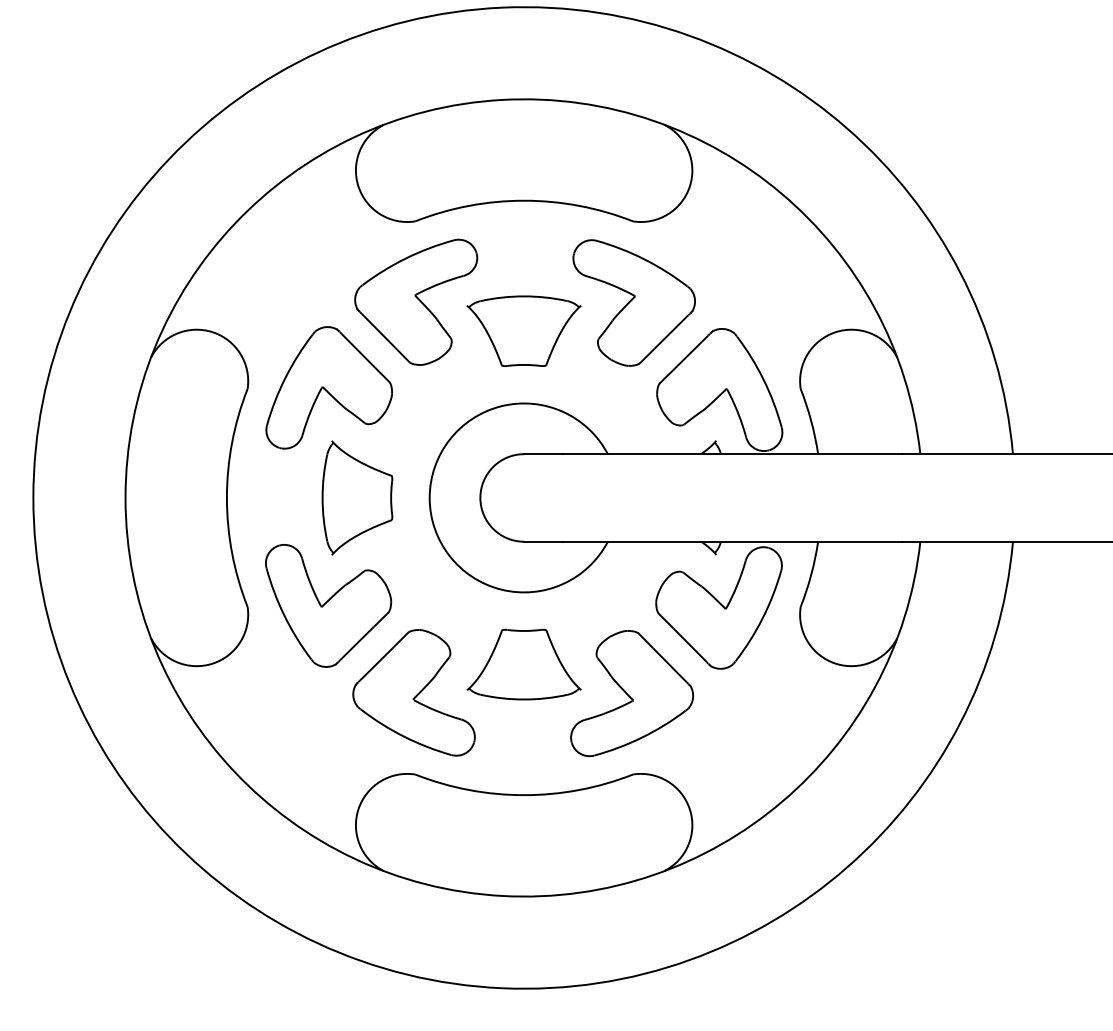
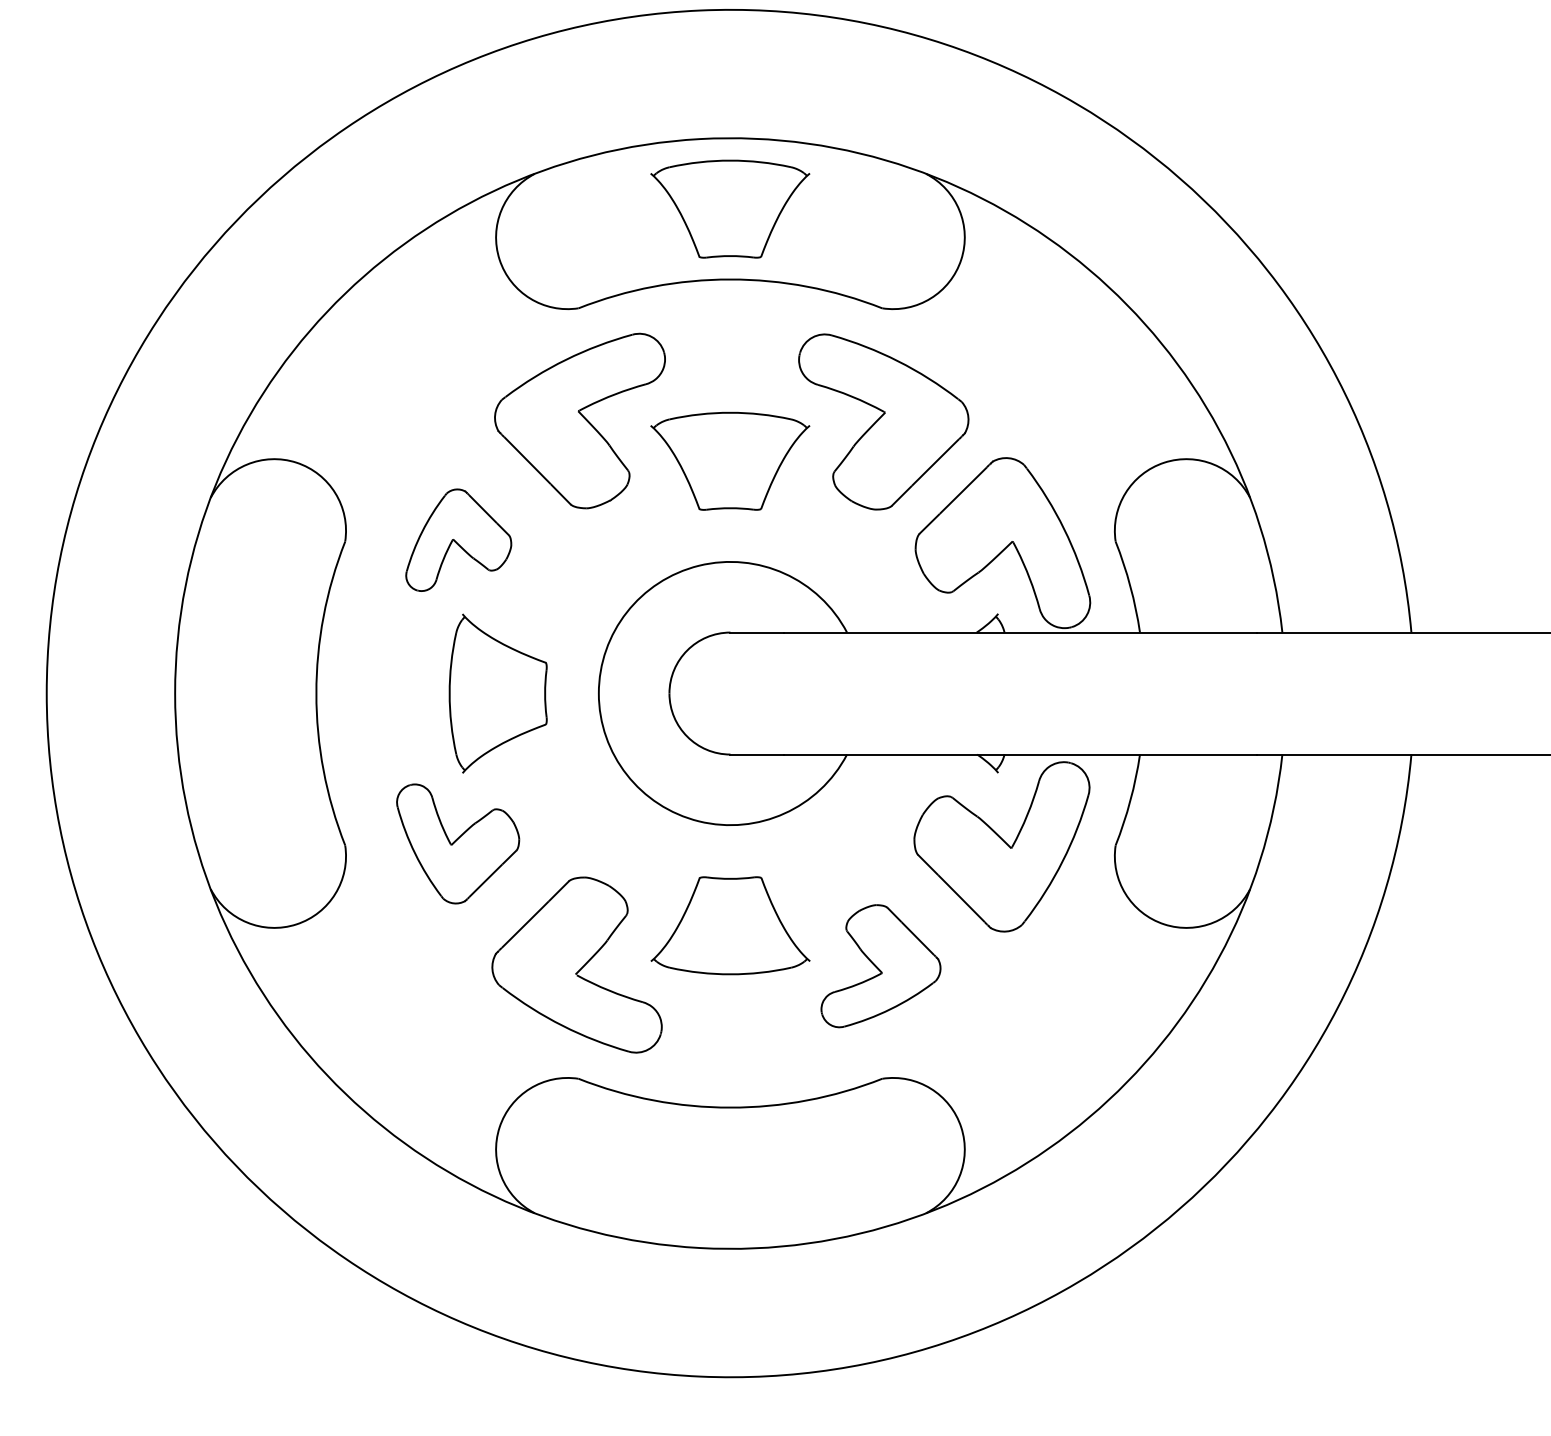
part: (523, 149) -> (729, 208), added
part: (328, 387) -> (457, 539), size x0.6
part: (328, 605) -> (457, 843), size x0.7
part: (632, 693) -> (881, 965), size x0.7

